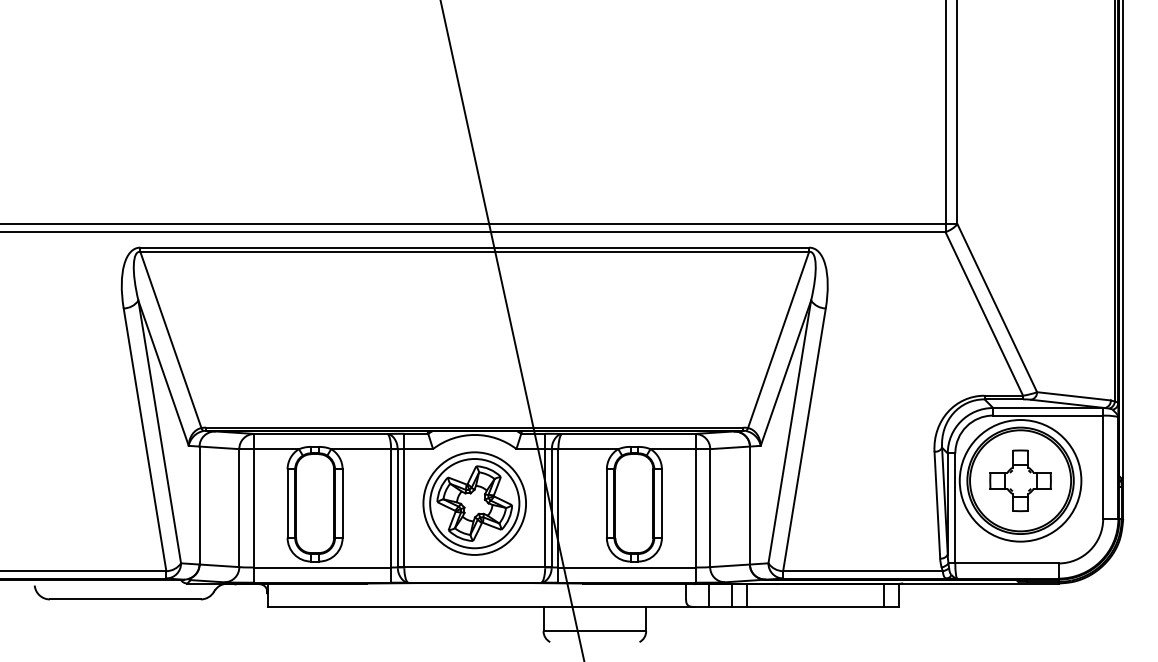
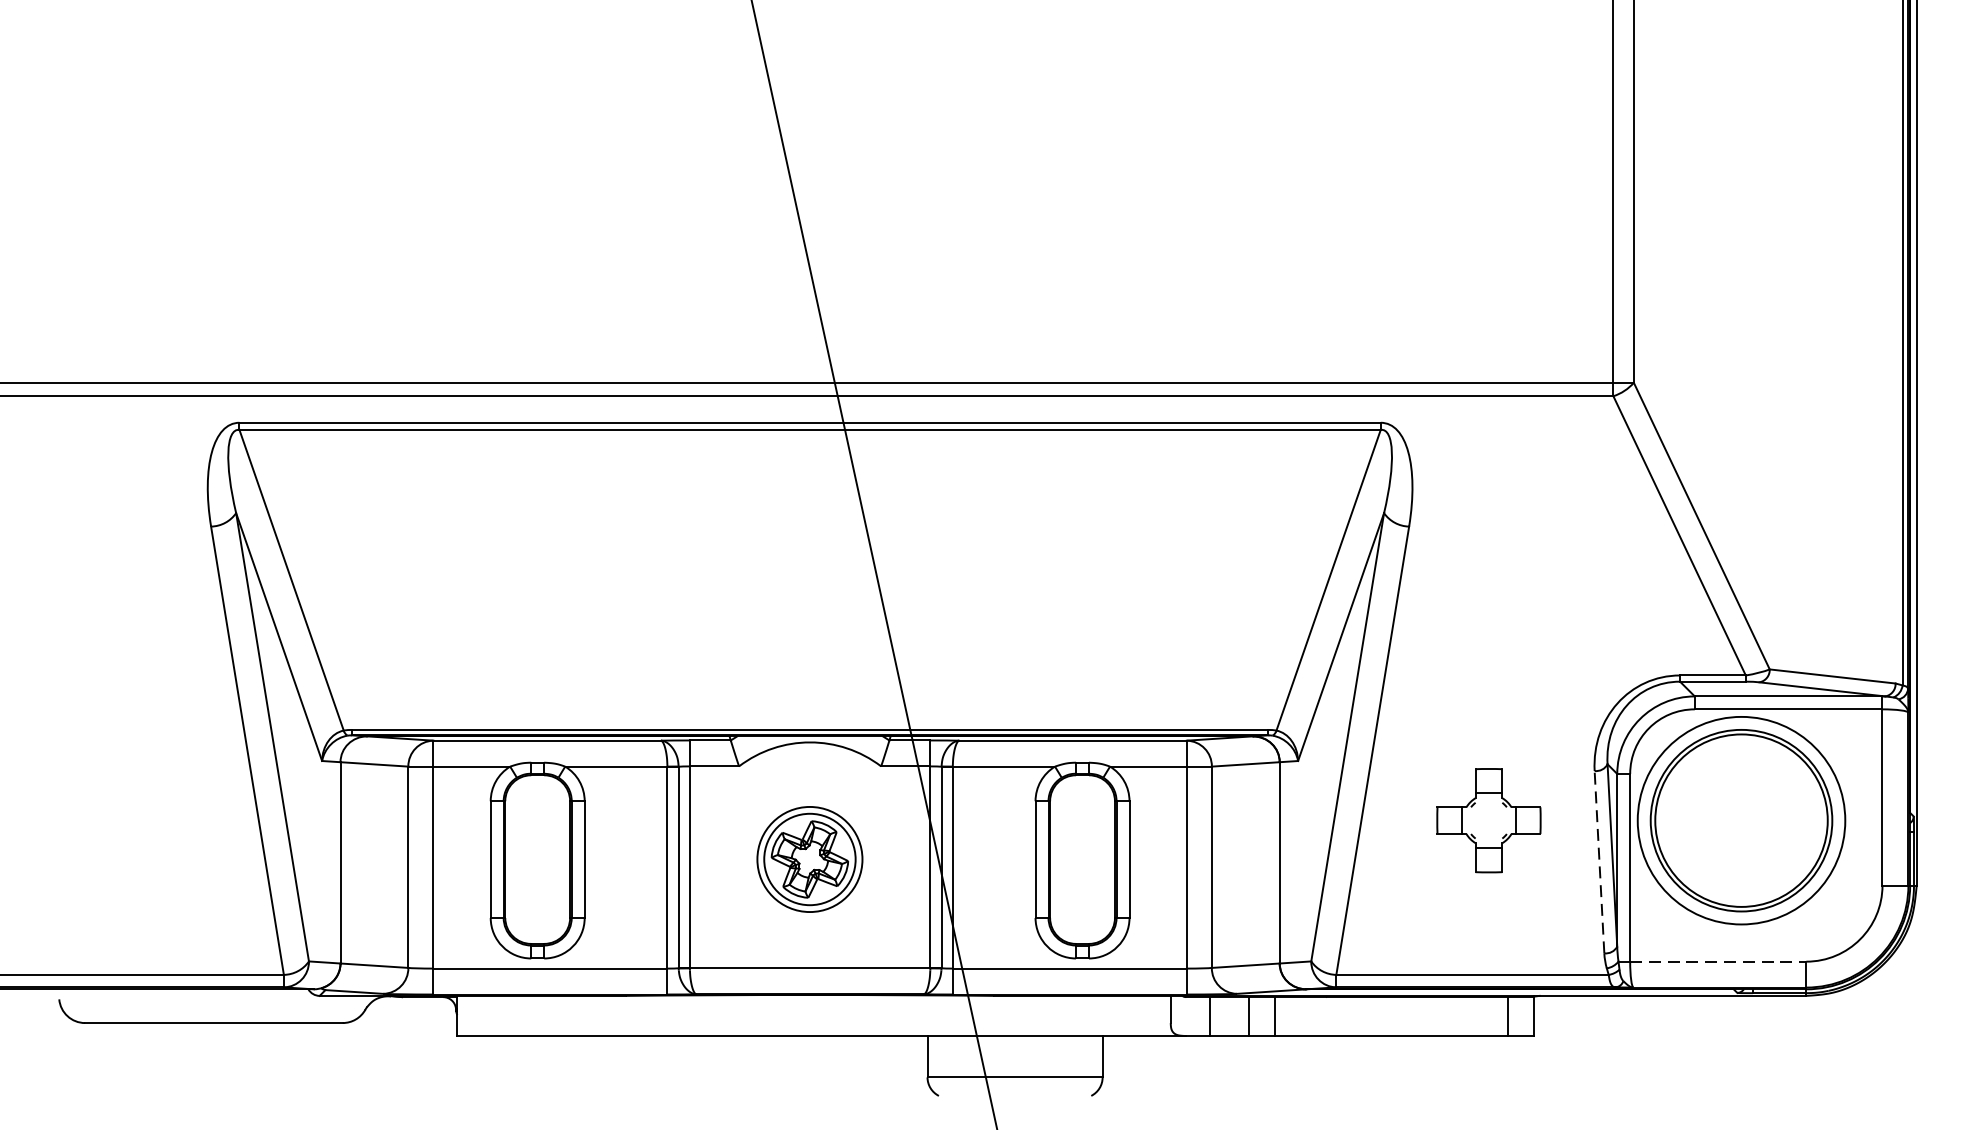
part: (1020, 480) -> (1488, 820), moved
part: (474, 503) -> (809, 859), size x0.6
line: (937, 505) -> (1599, 862), solid -> dashed
line: (1006, 563) -> (1717, 961), solid -> dashed

